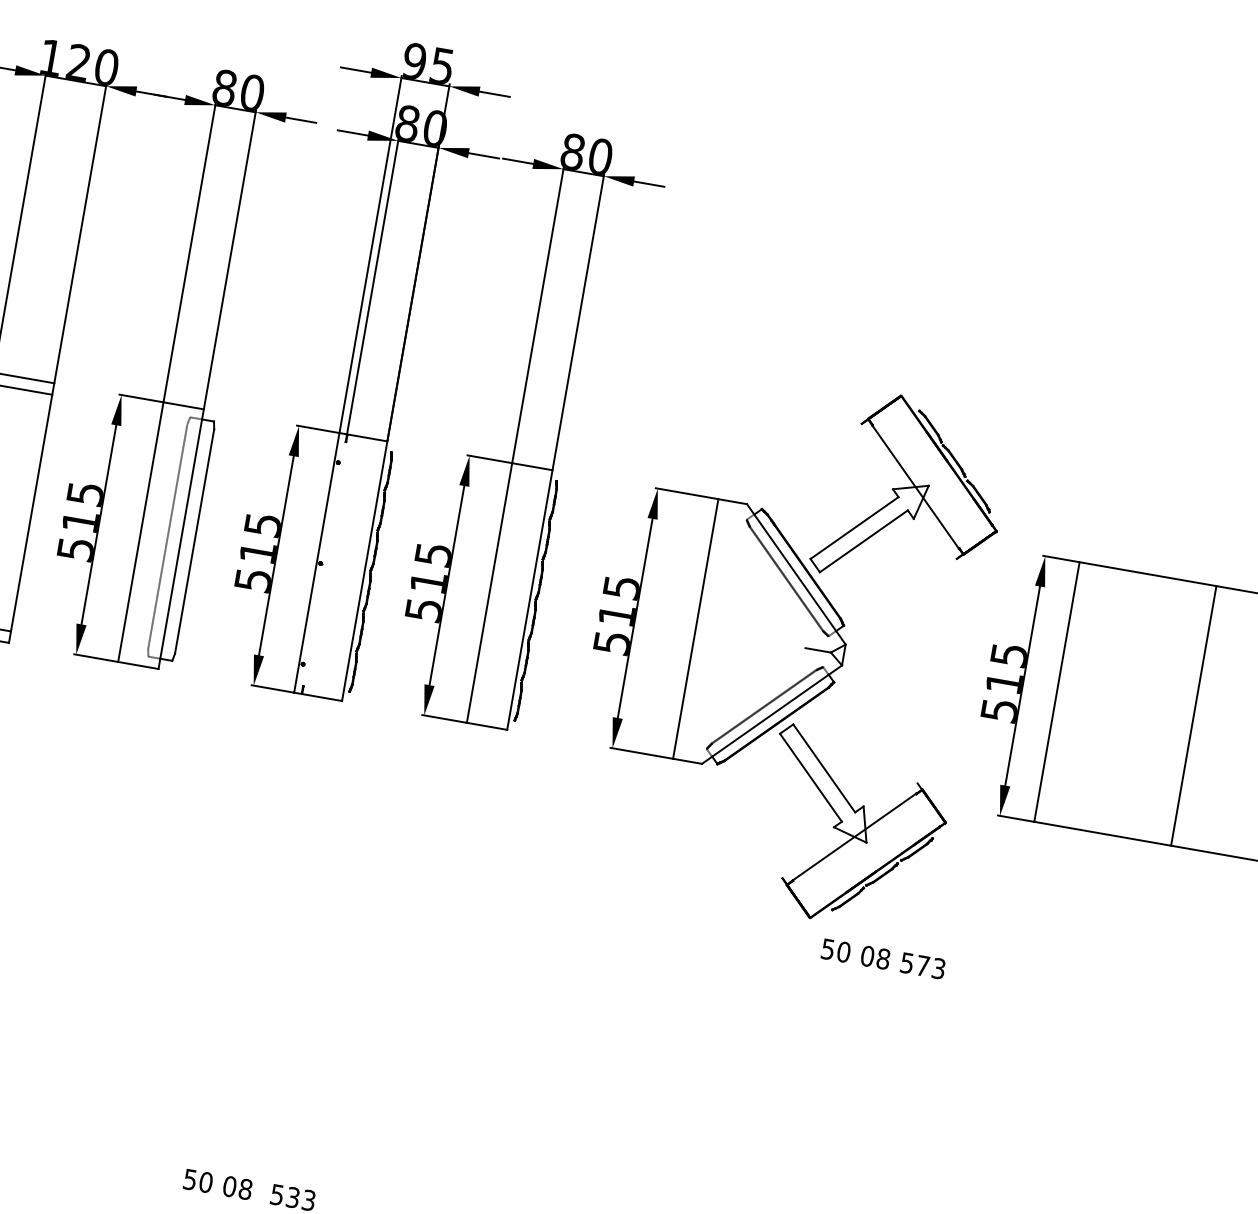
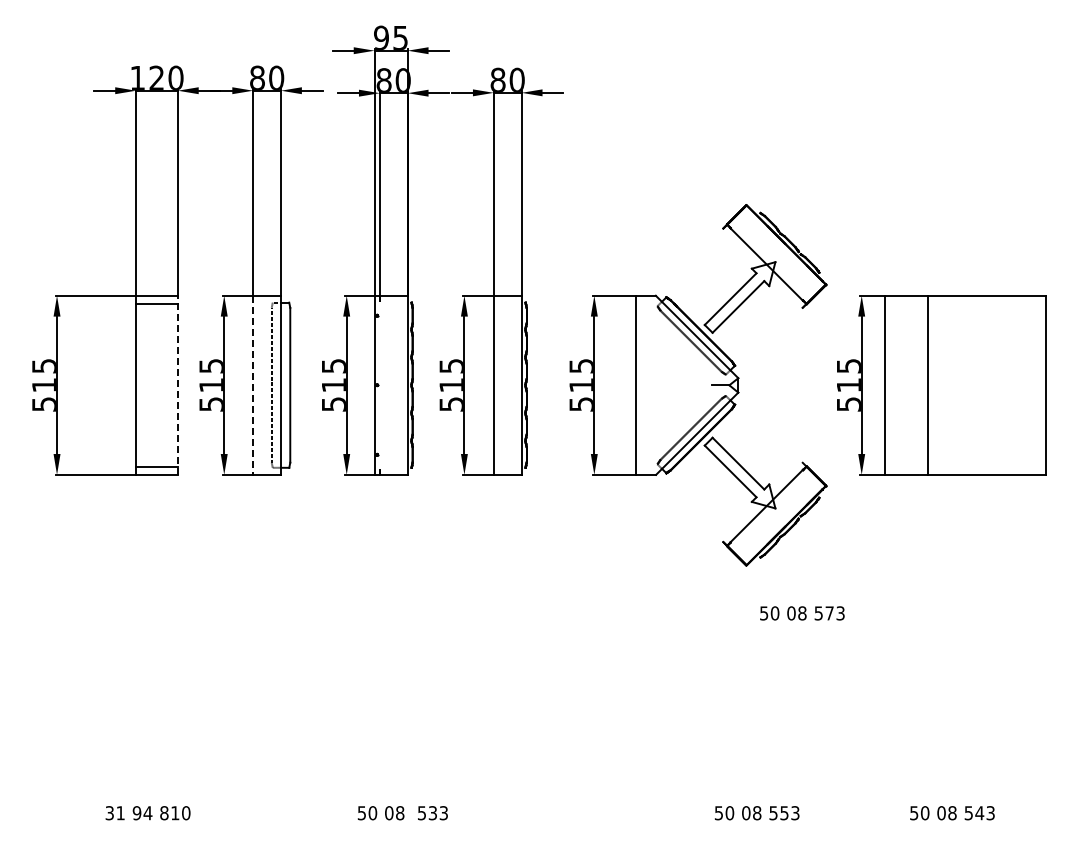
line: (31, 513) -> (177, 385), solid -> dashed
line: (141, 532) -> (253, 385), solid -> dashed
line: (1193, 714) -> (927, 384), moved
text: (883, 959) -> (802, 613), moved

